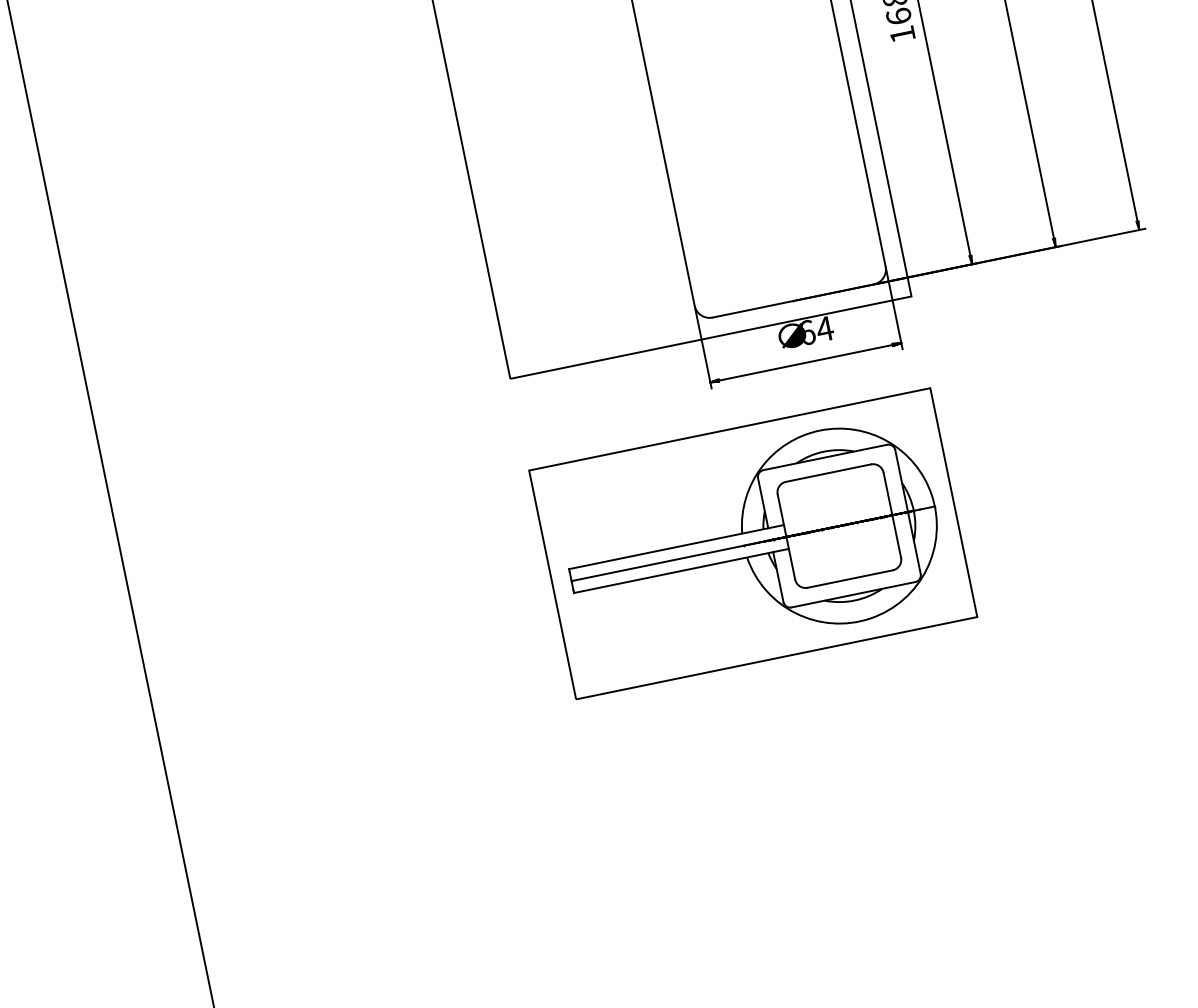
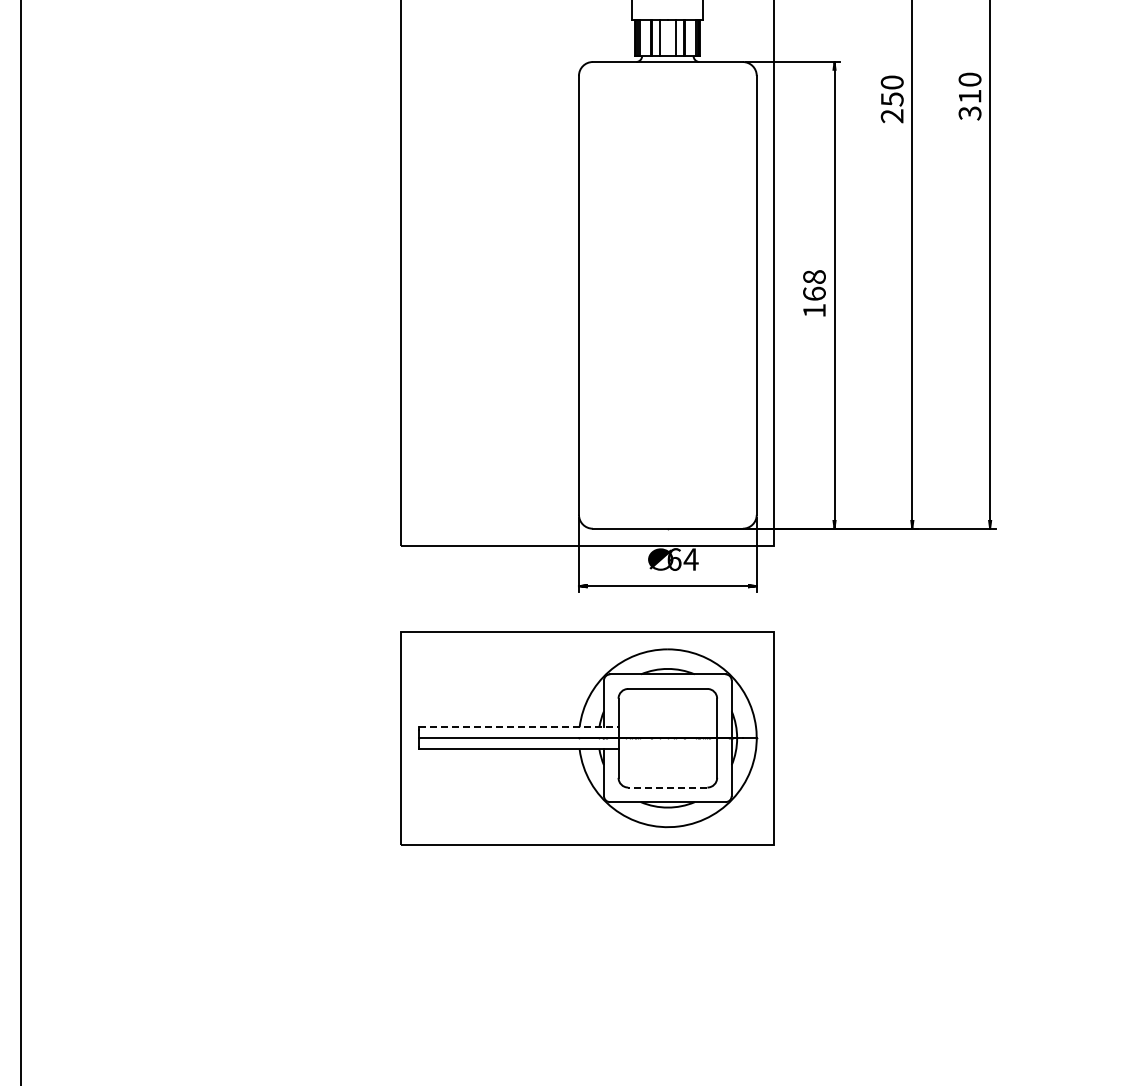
line: (677, 547) -> (519, 727), solid -> dashed
line: (849, 579) -> (667, 787), solid -> dashed

